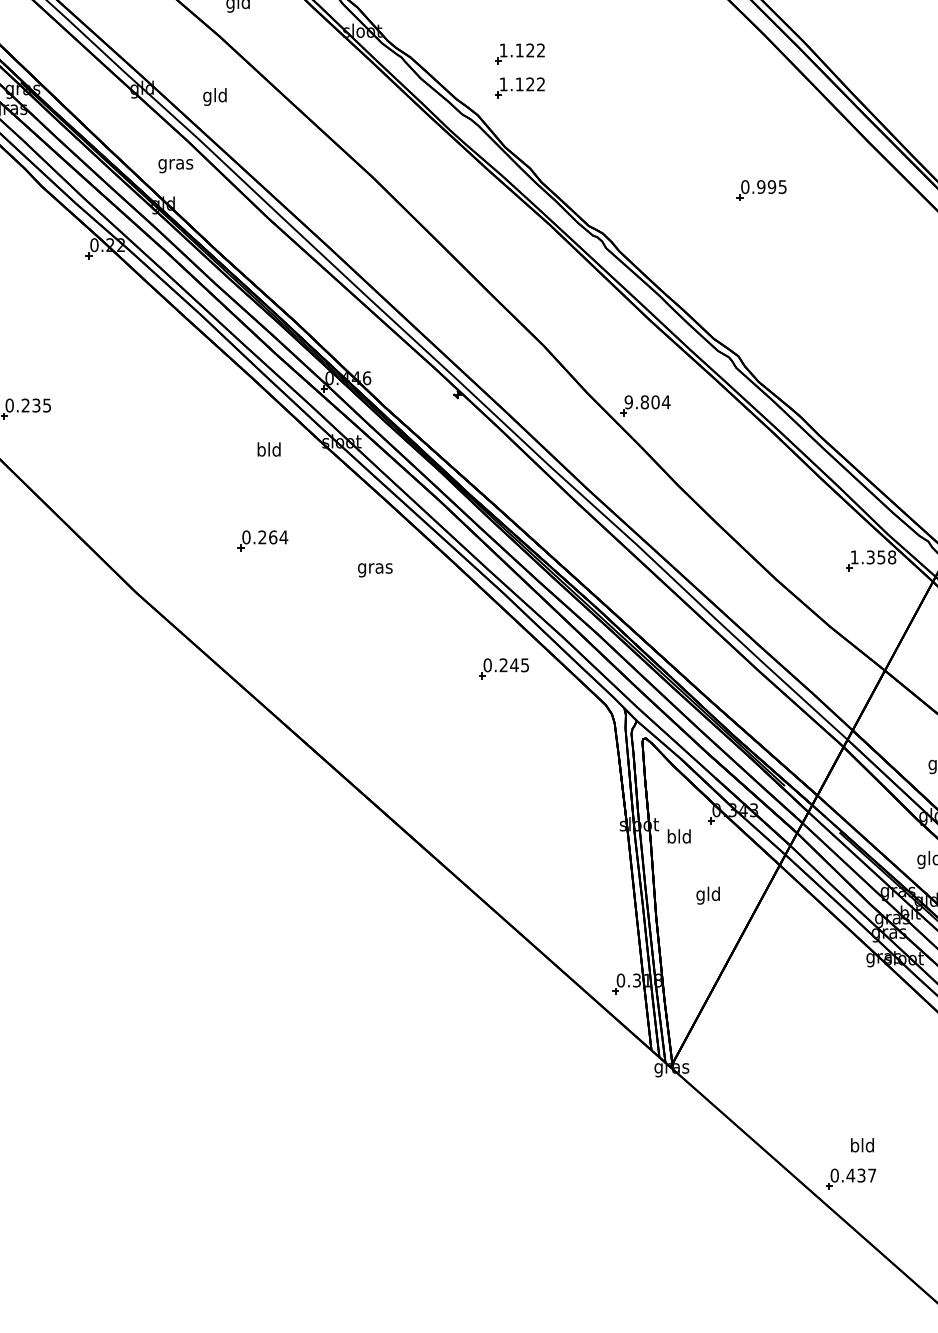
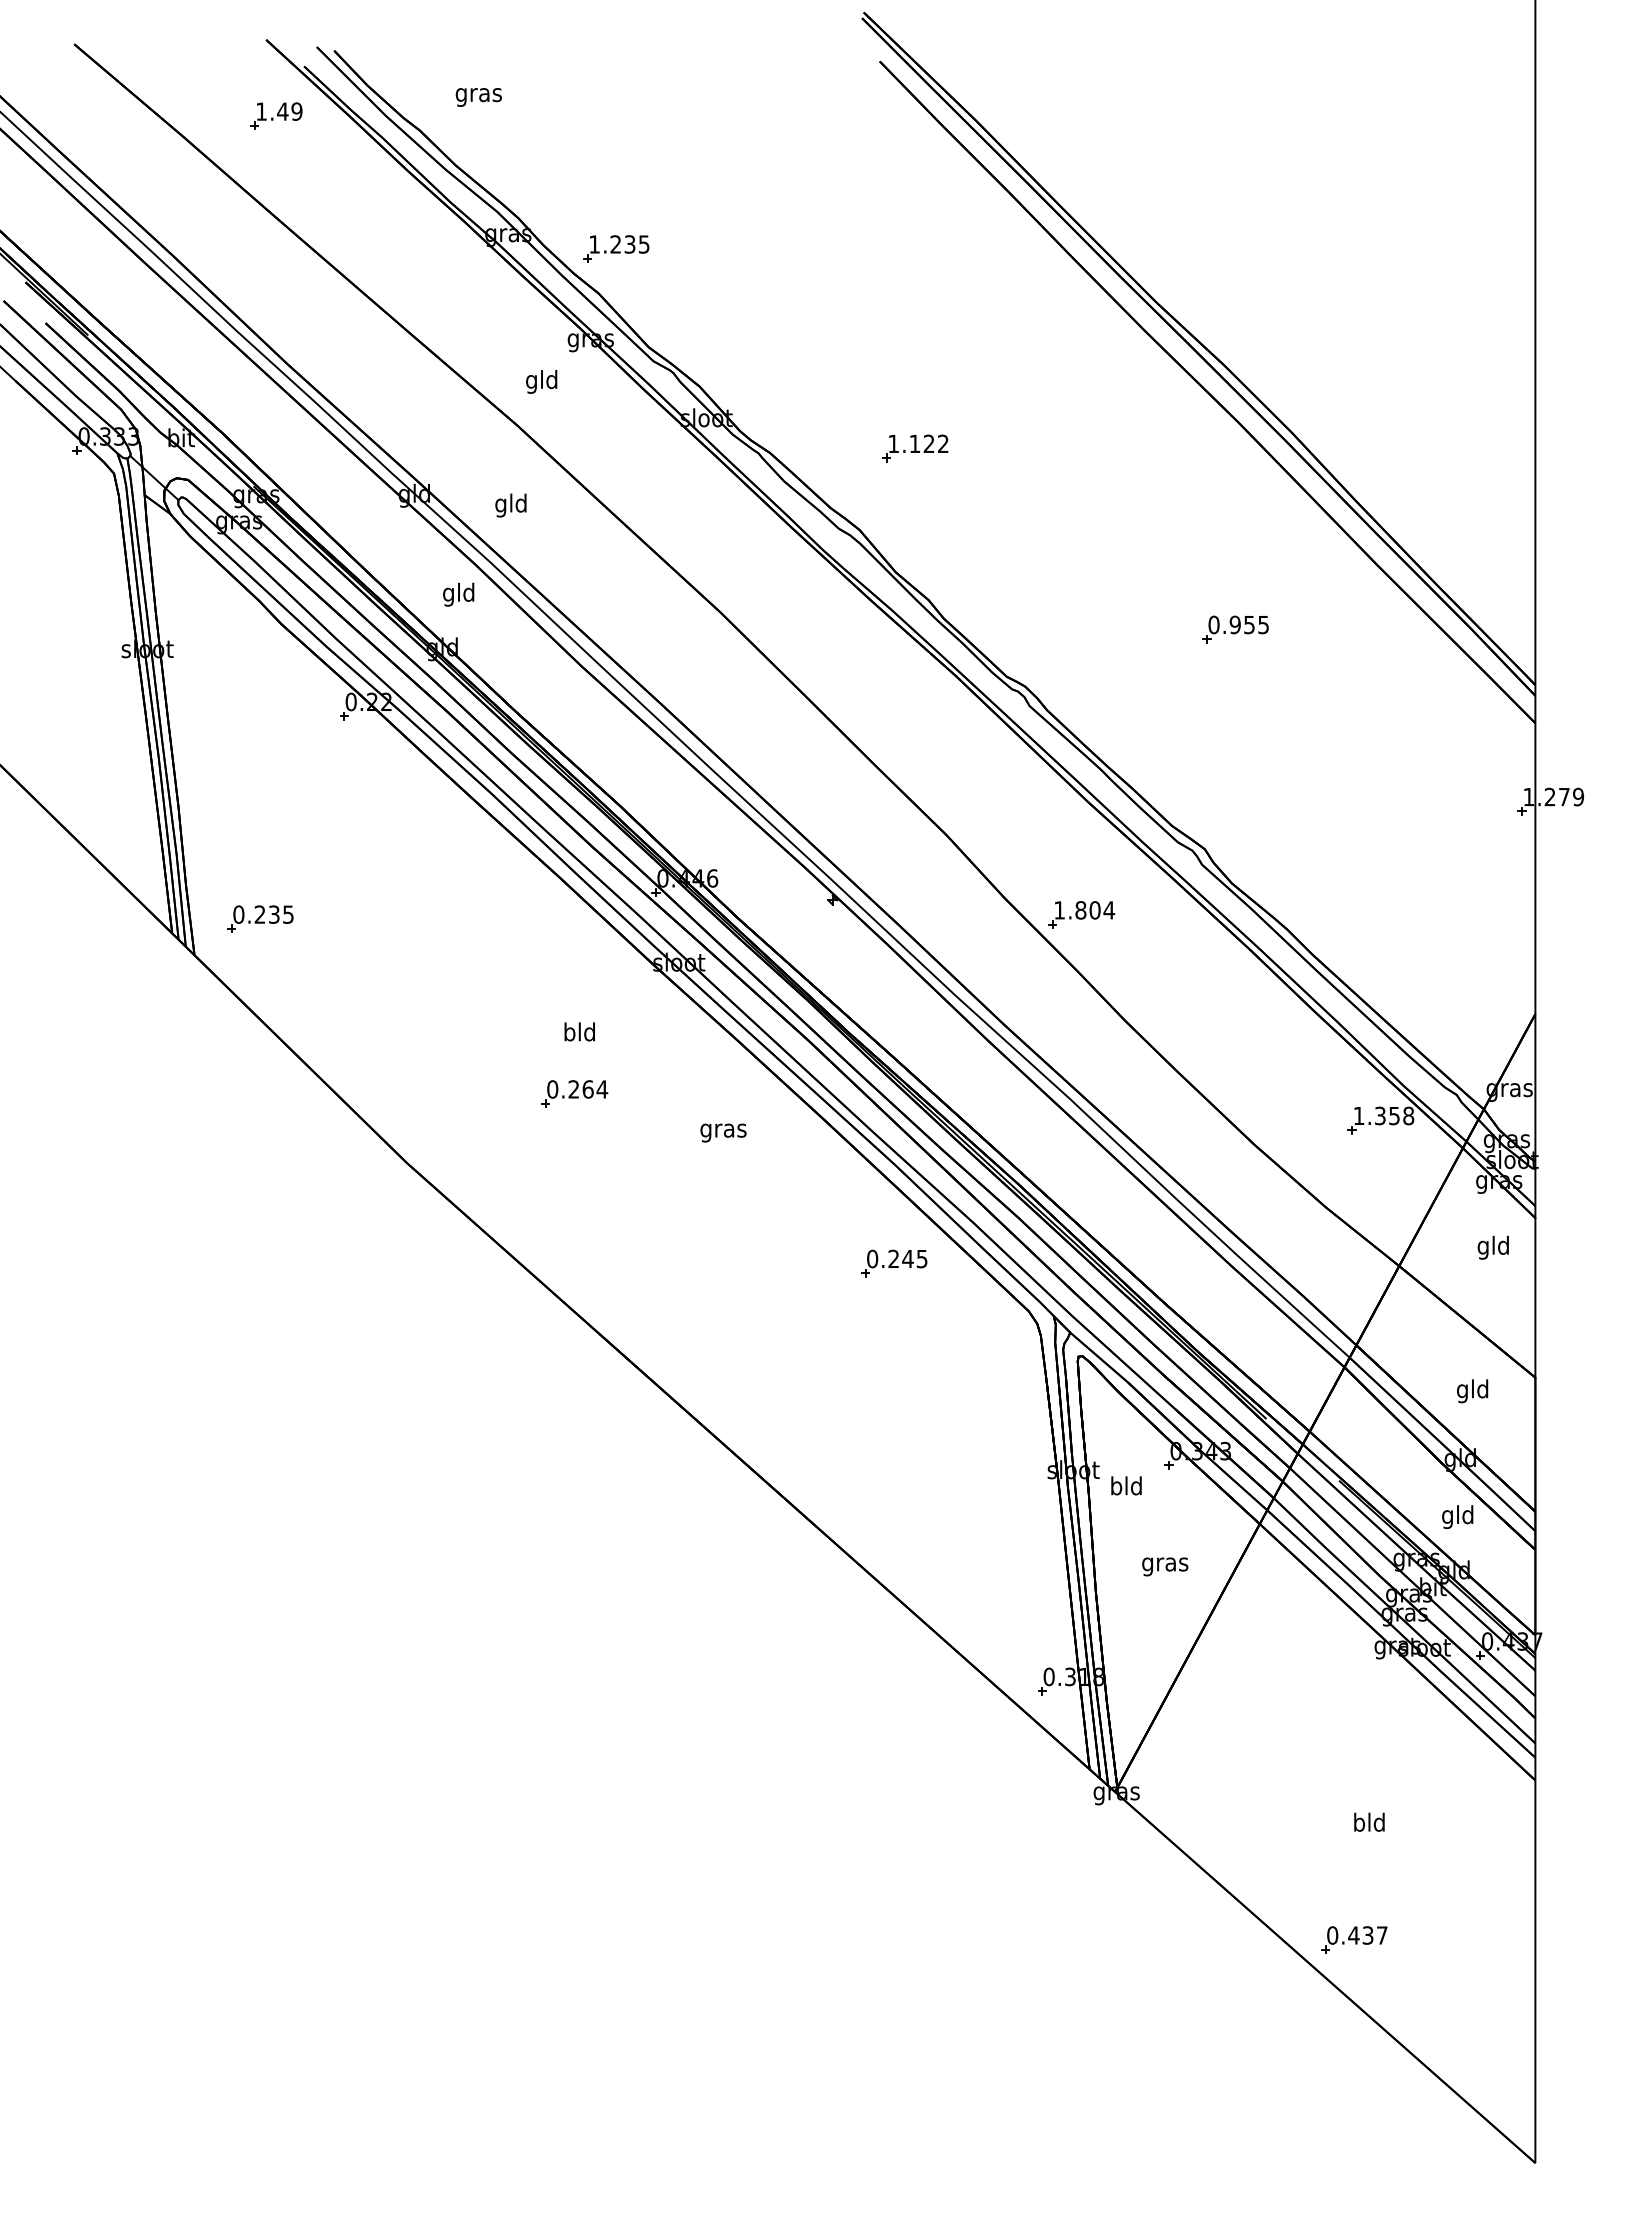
part: (520, 87) -> (915, 493), removed
text: (176, 164) -> (459, 594), gras -> gld
text: (771, 186) -> (1248, 624), 0.995 -> 0.955
text: (628, 402) -> (1059, 910), 9.804 -> 1.804
text: (268, 449) -> (579, 1031), moved
text: (708, 895) -> (1165, 1564), gld -> gras
text: (862, 1144) -> (1369, 1821), moved

